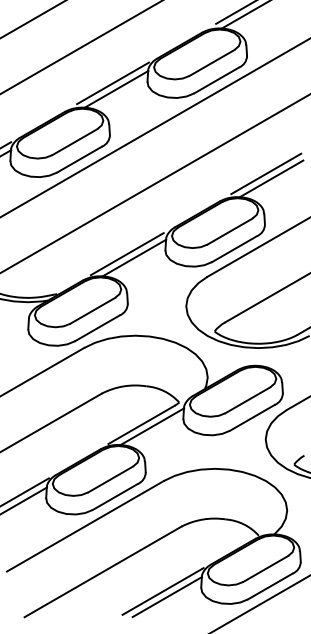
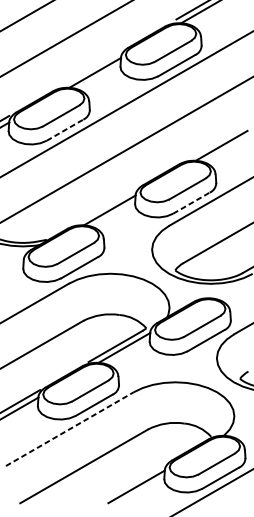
line: (113, 83) -> (92, 68), removed
line: (79, 159) -> (65, 130), solid -> dashed
line: (266, 173) -> (217, 141), removed
line: (234, 249) -> (191, 203), solid -> dashed
line: (126, 254) -> (103, 207), removed
line: (85, 526) -> (69, 429), solid -> dashed
line: (162, 591) -> (132, 482), removed

